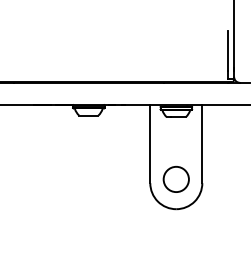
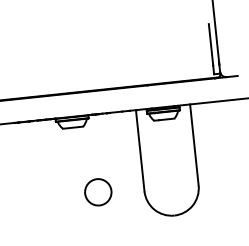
circle: (175, 179) -> (97, 192), moved

